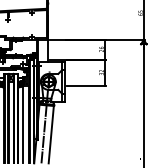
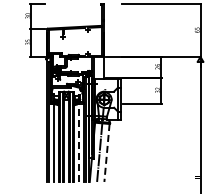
line: (23, 124) -> (78, 142), solid -> dashed
line: (50, 135) -> (106, 153), solid -> dashed

